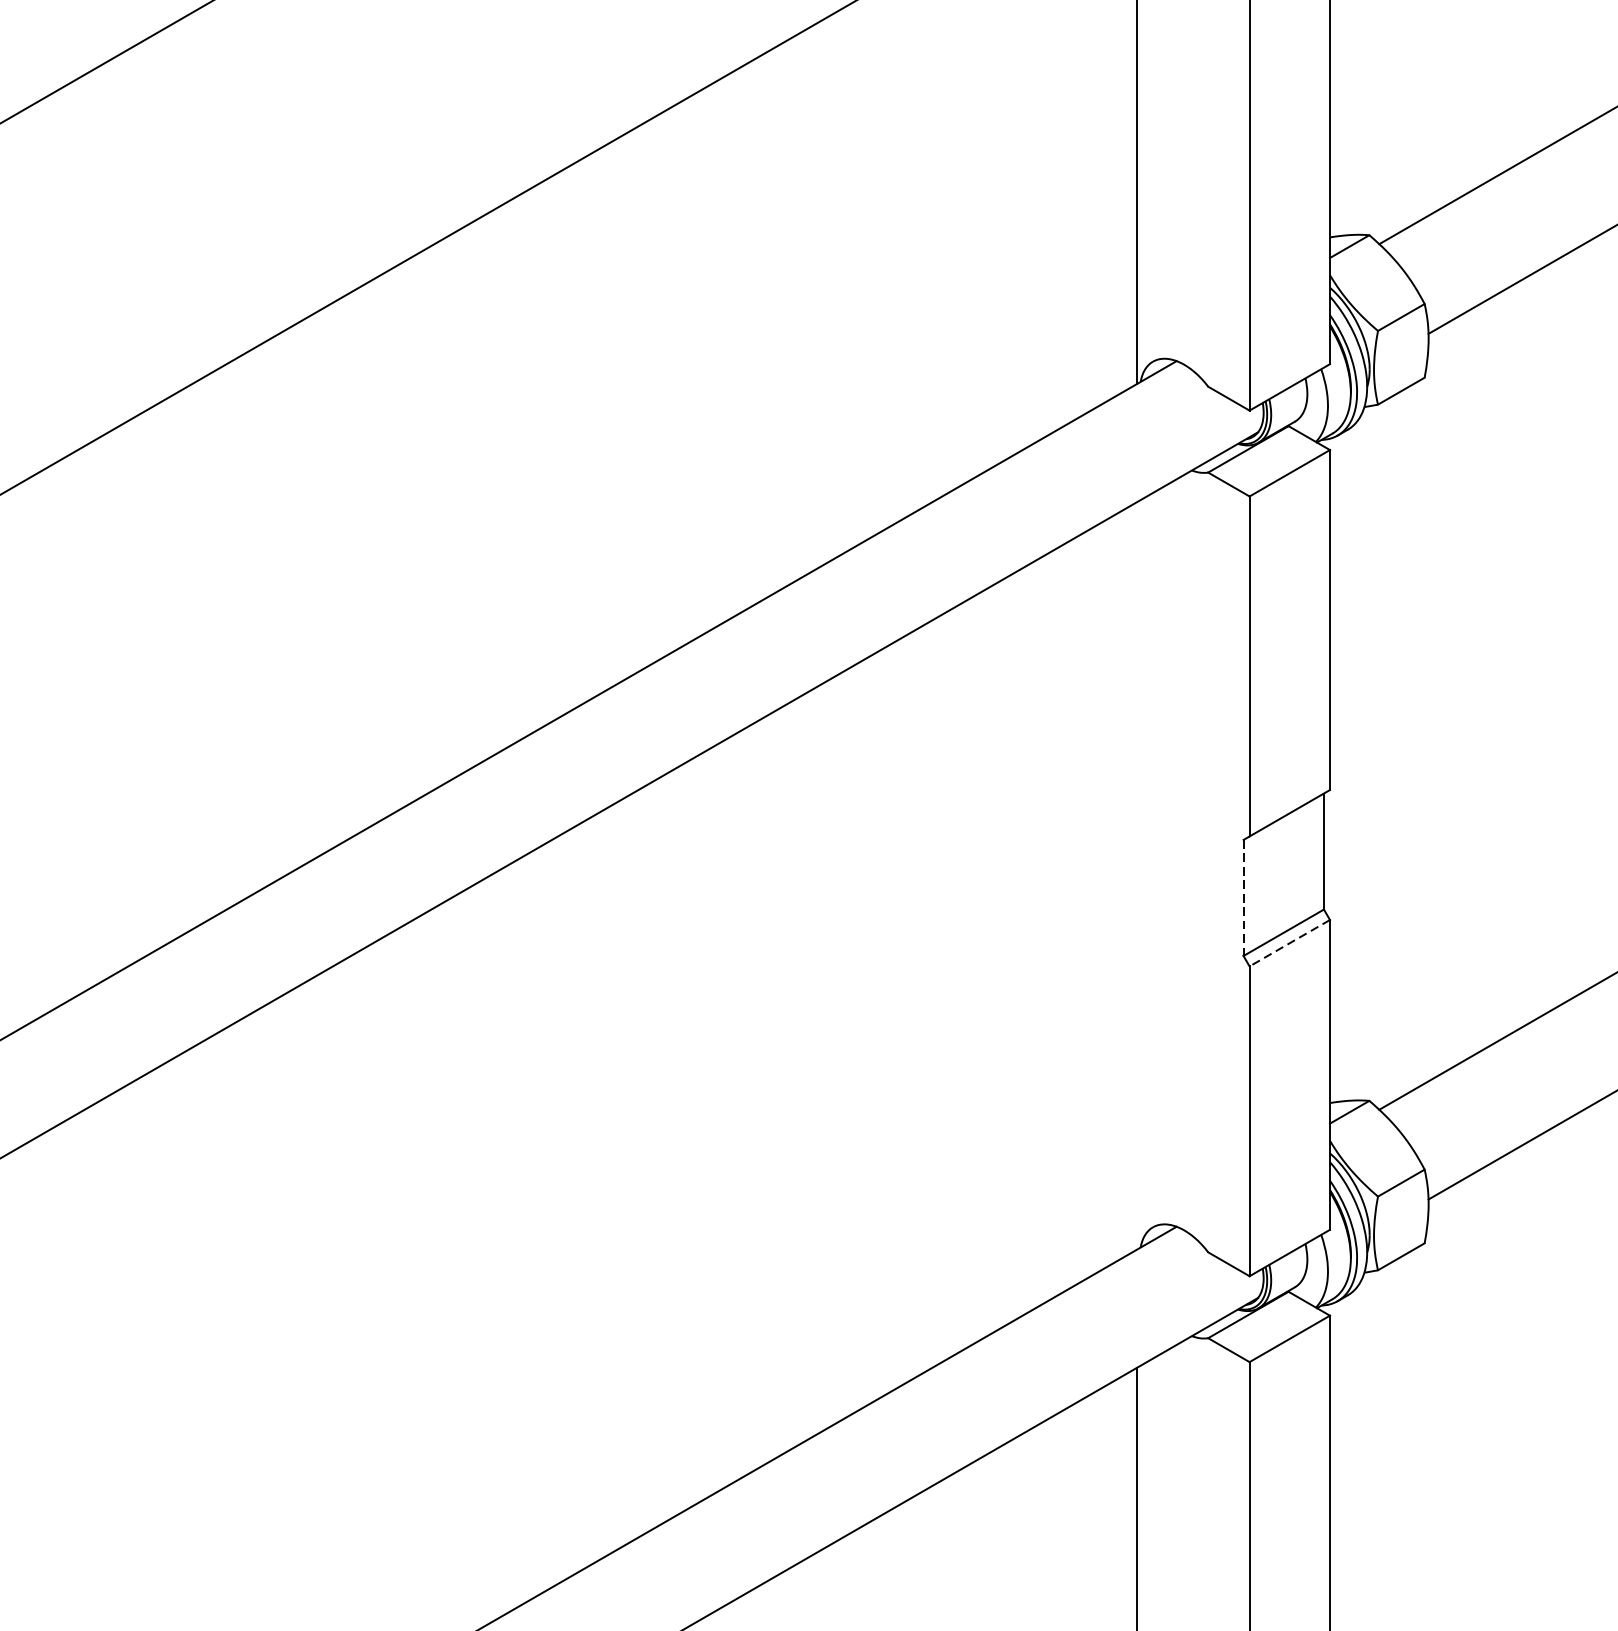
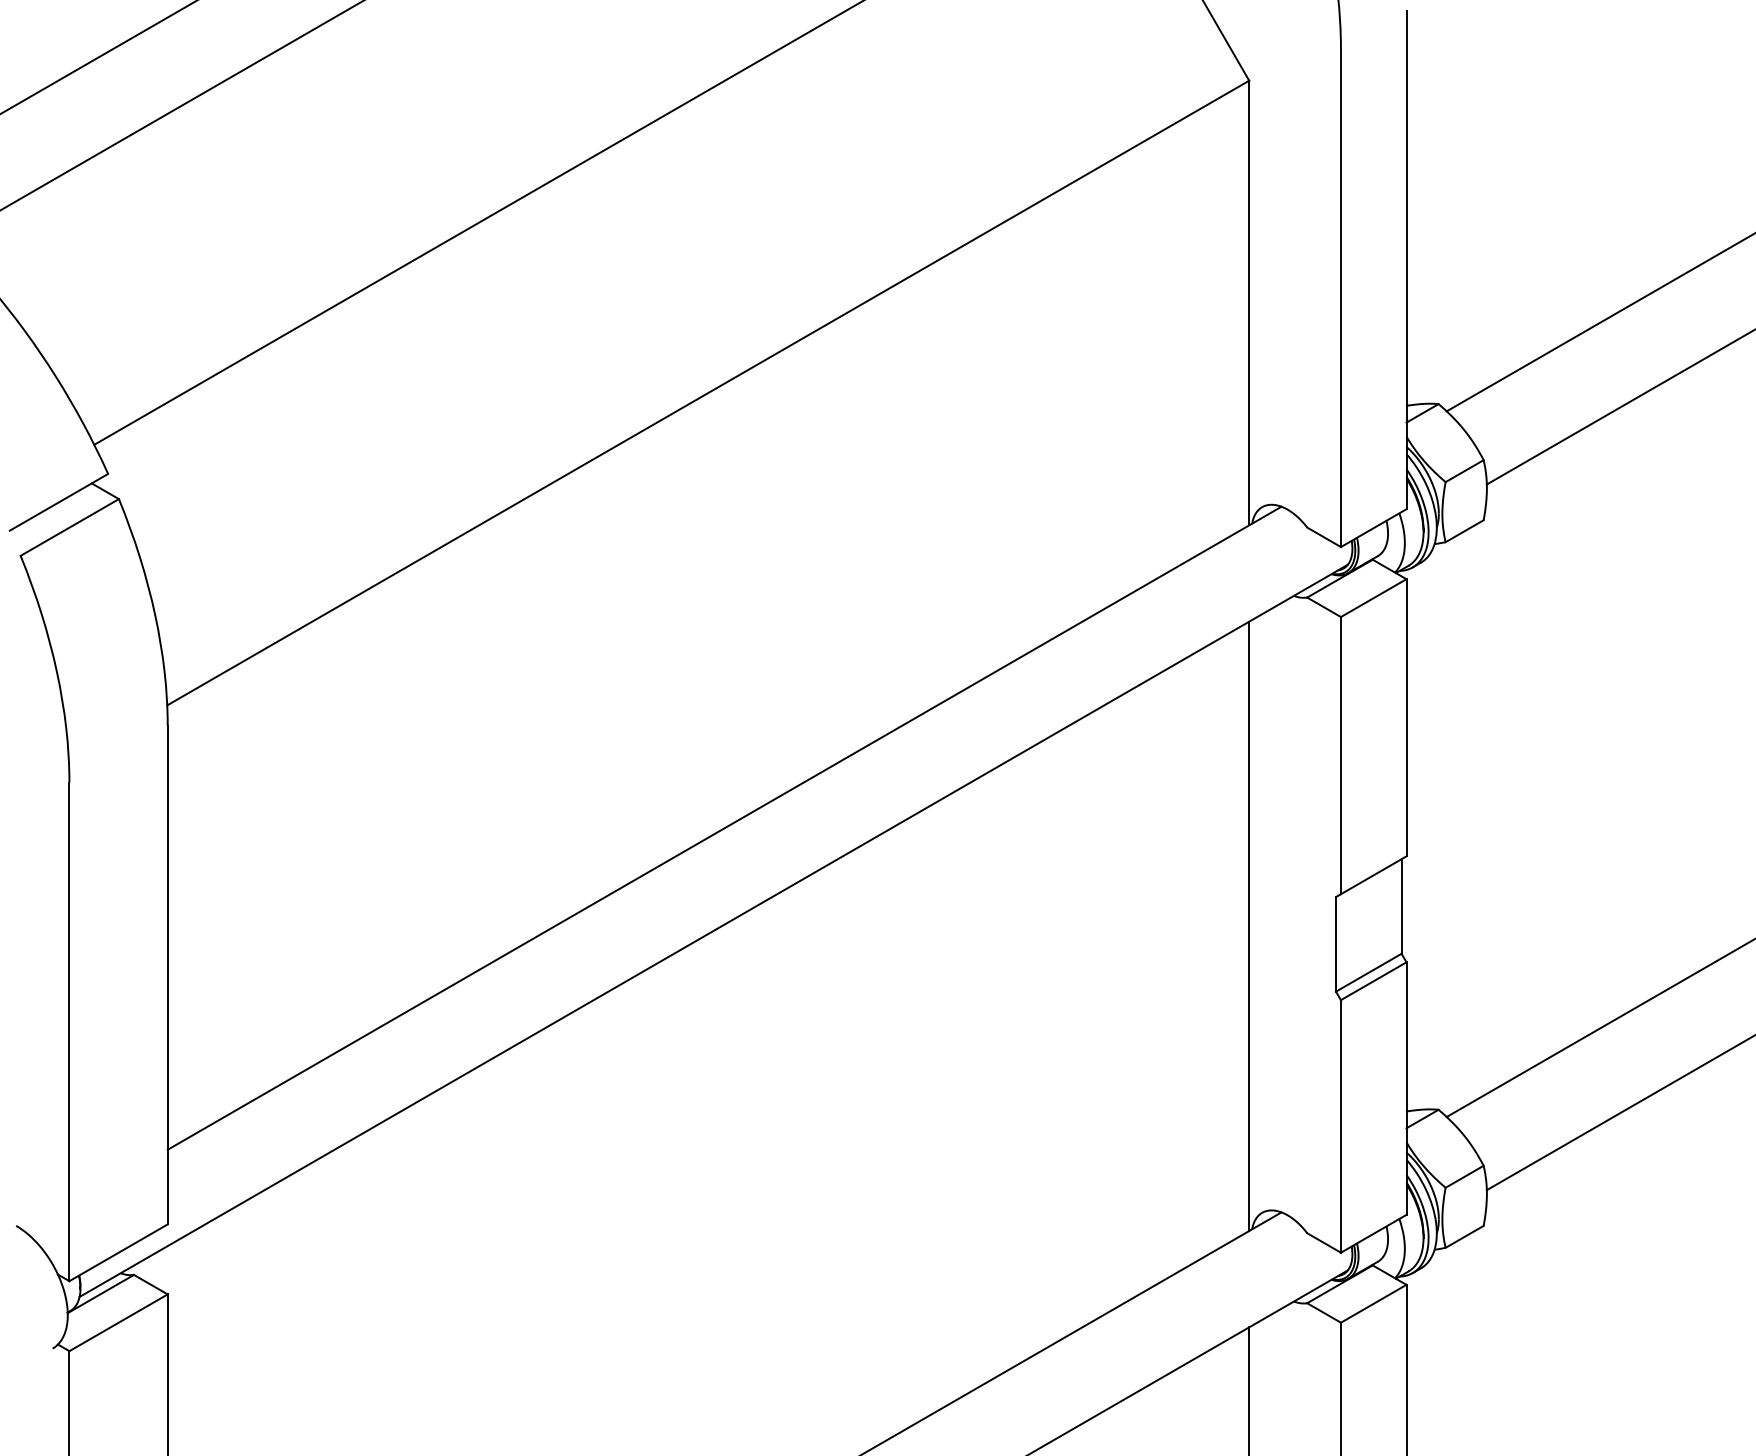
line: (1137, 876) -> (1249, 926), added
line: (1244, 898) -> (1336, 944), dashed -> solid
line: (1289, 943) -> (1373, 981), dashed -> solid

